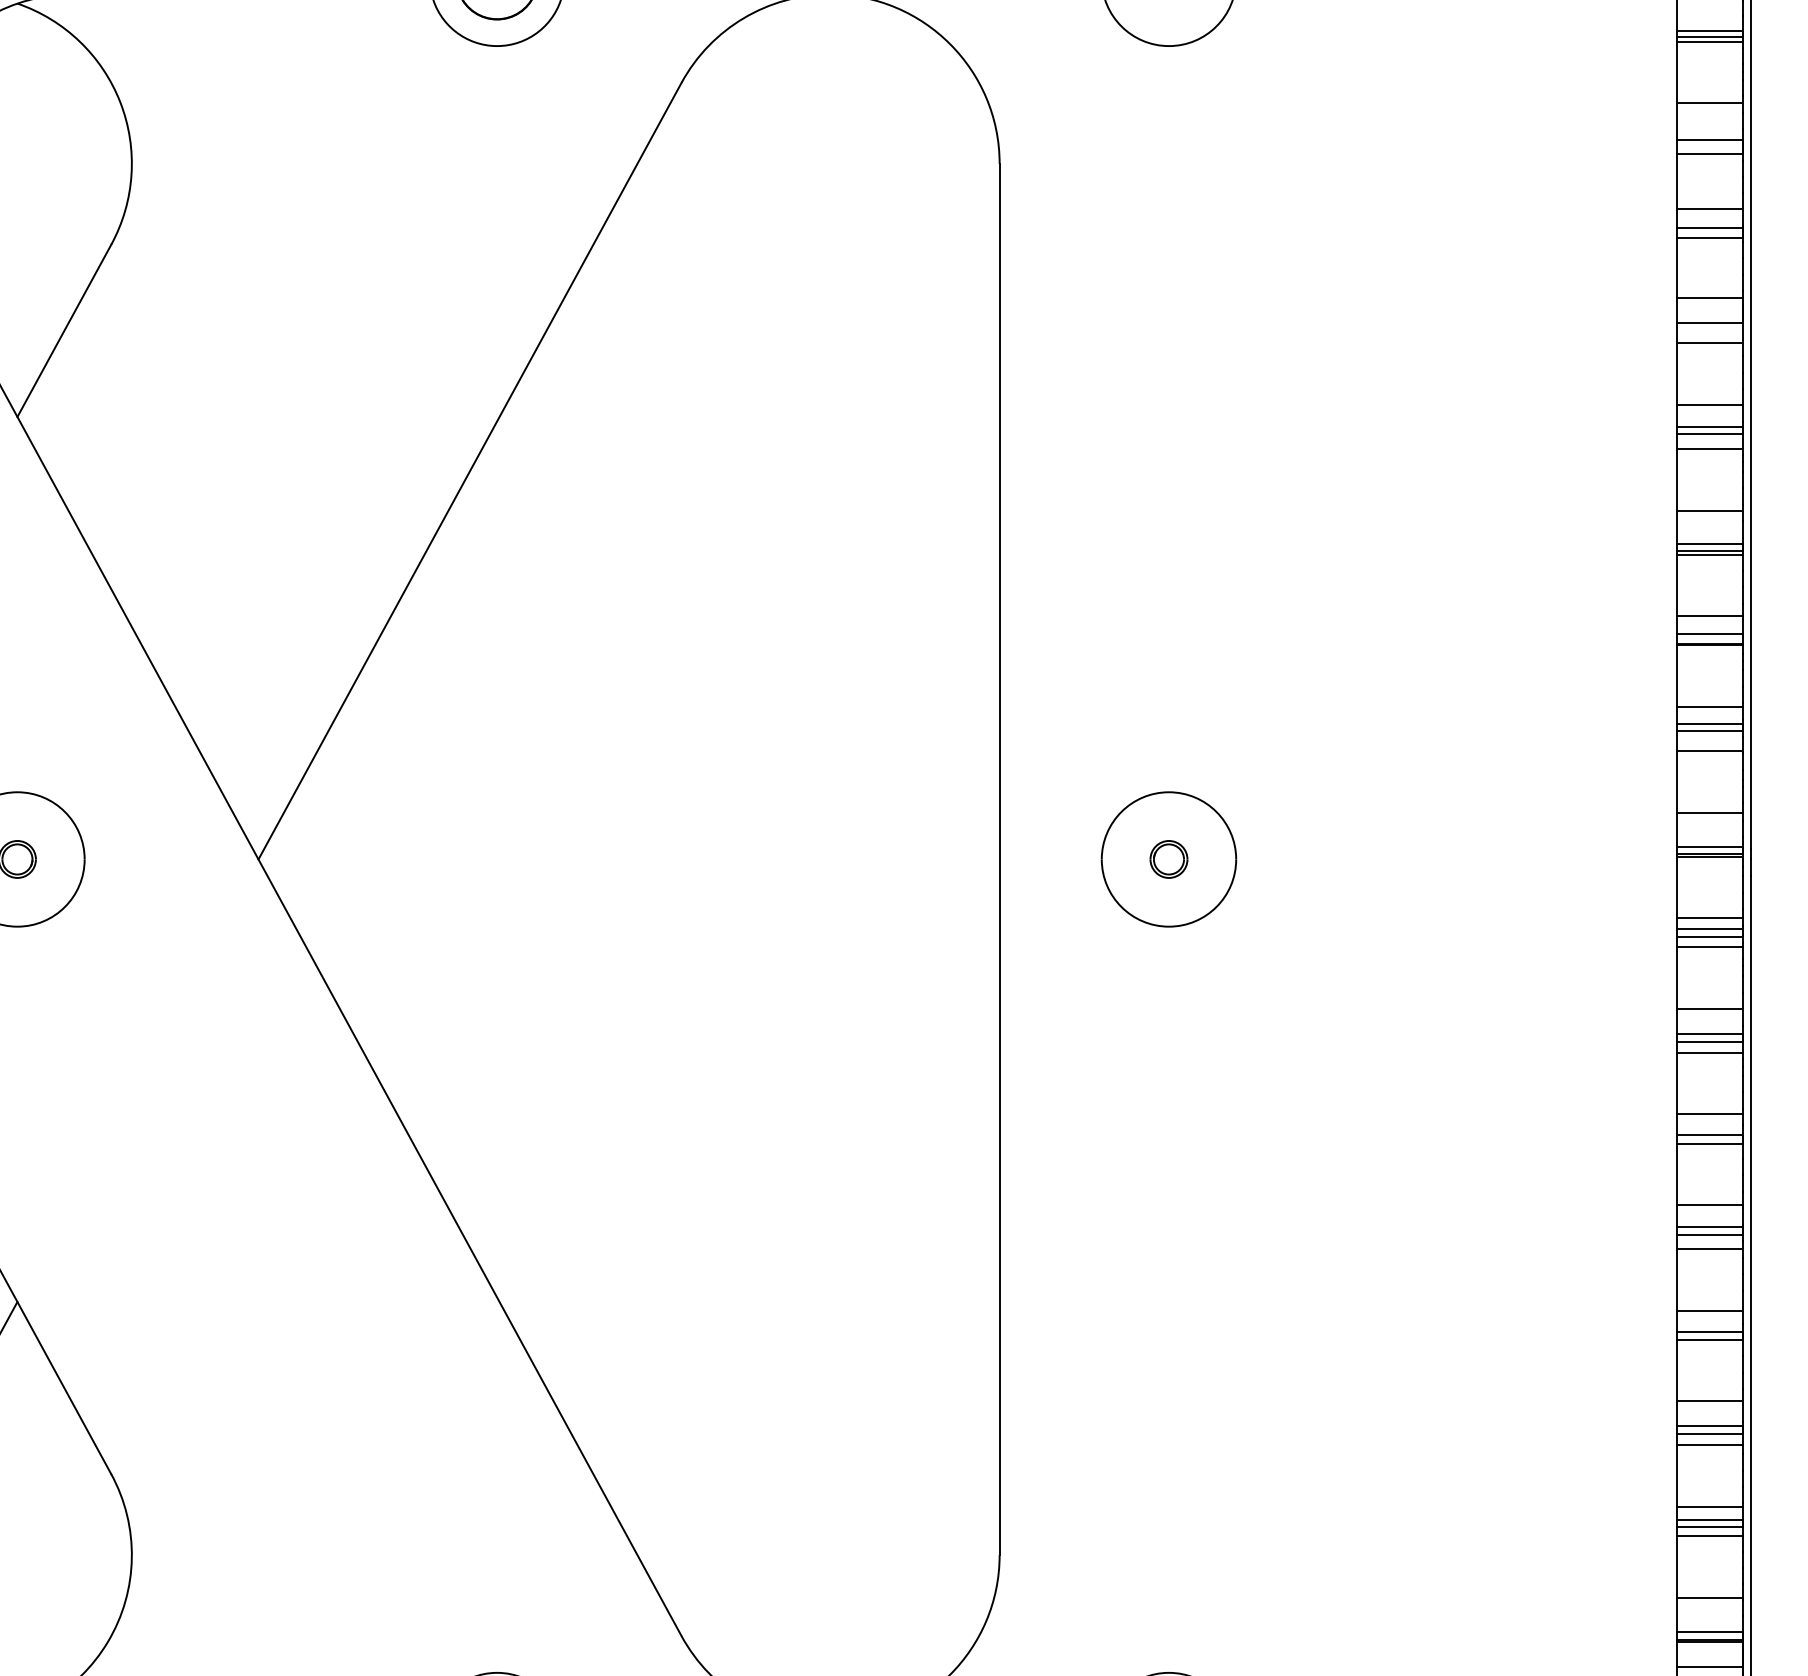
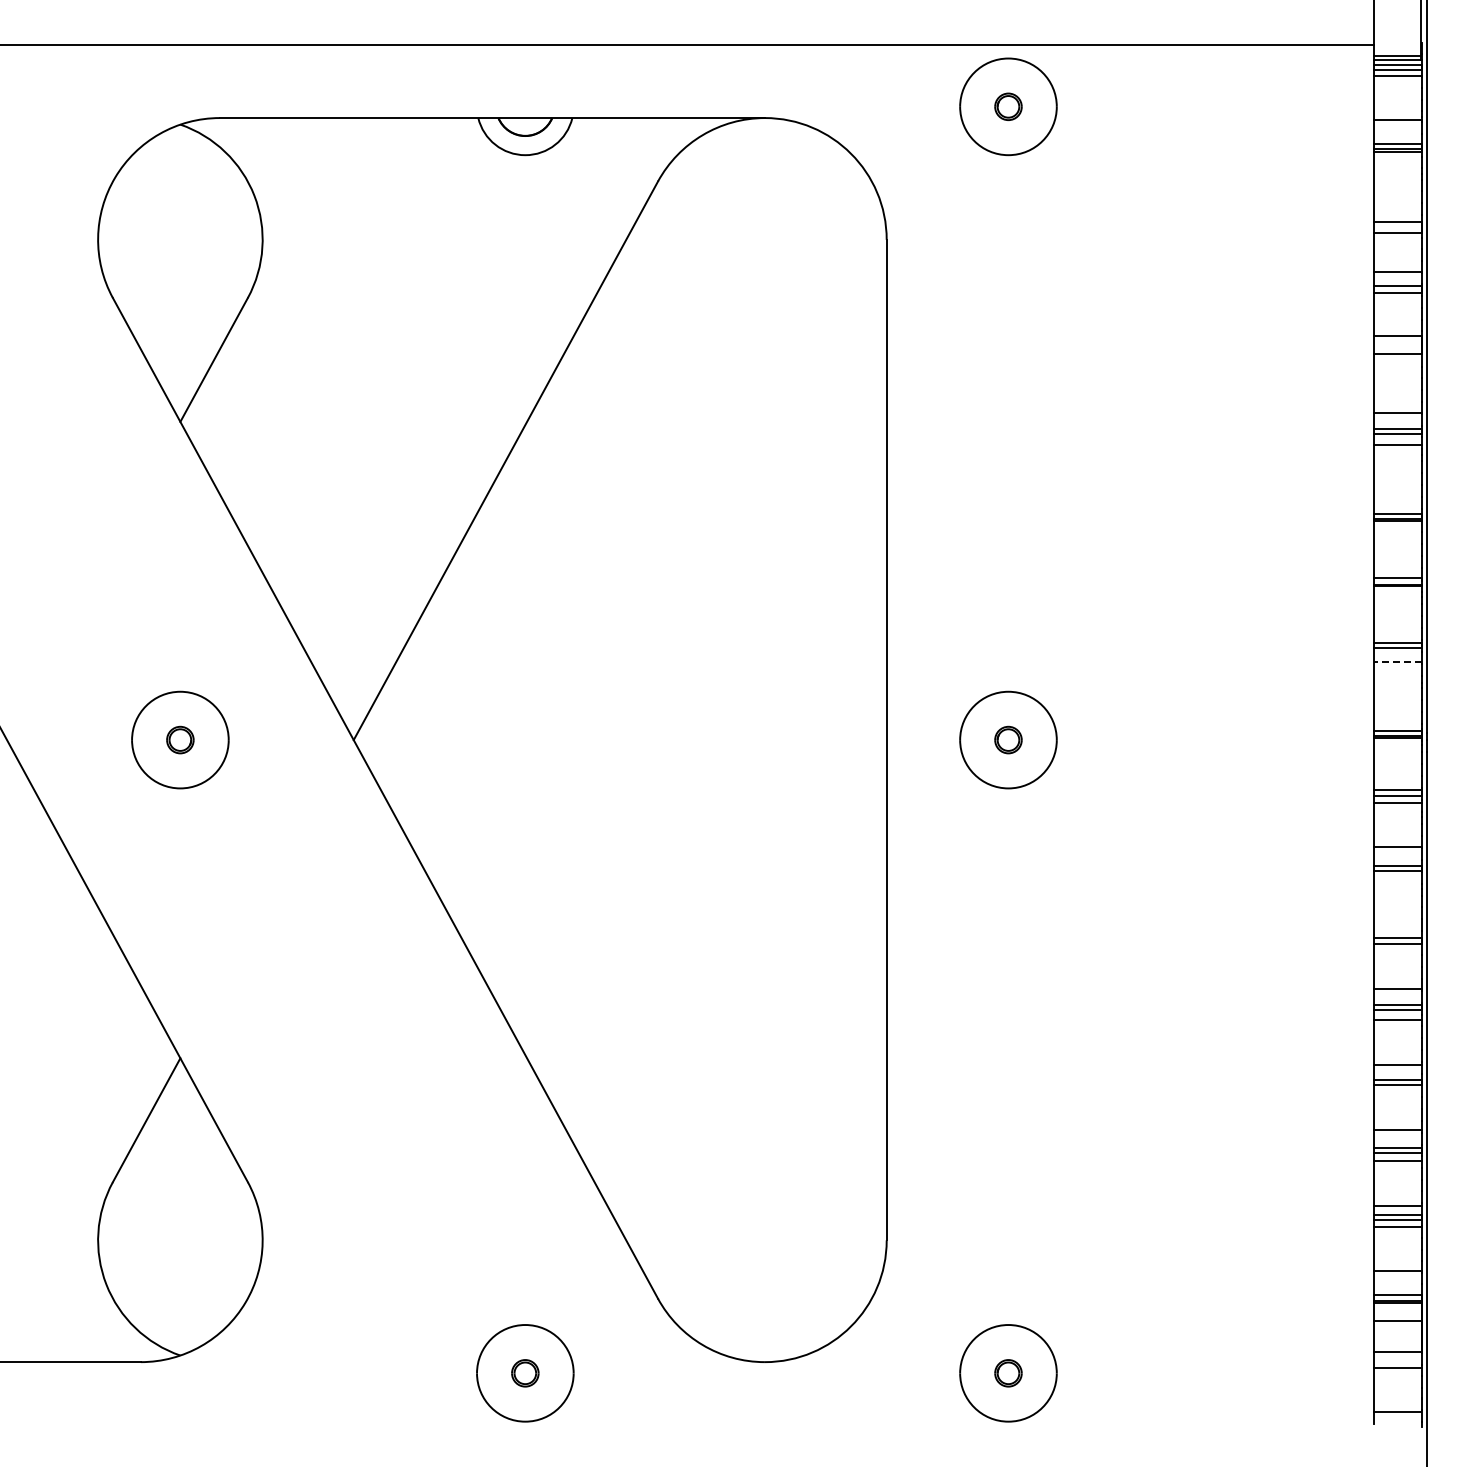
line: (1709, 103) -> (1397, 196), removed
line: (1709, 344) -> (1397, 369), removed
line: (1709, 510) -> (1397, 489), removed
line: (1709, 616) -> (1397, 565), removed
line: (1709, 707) -> (1397, 630), removed
line: (1709, 751) -> (1397, 662), solid -> dashed
line: (1709, 812) -> (1397, 706), removed
line: (1709, 918) -> (1397, 782), removed
line: (1709, 1053) -> (1397, 879), removed
line: (1709, 1114) -> (1397, 923), removed

